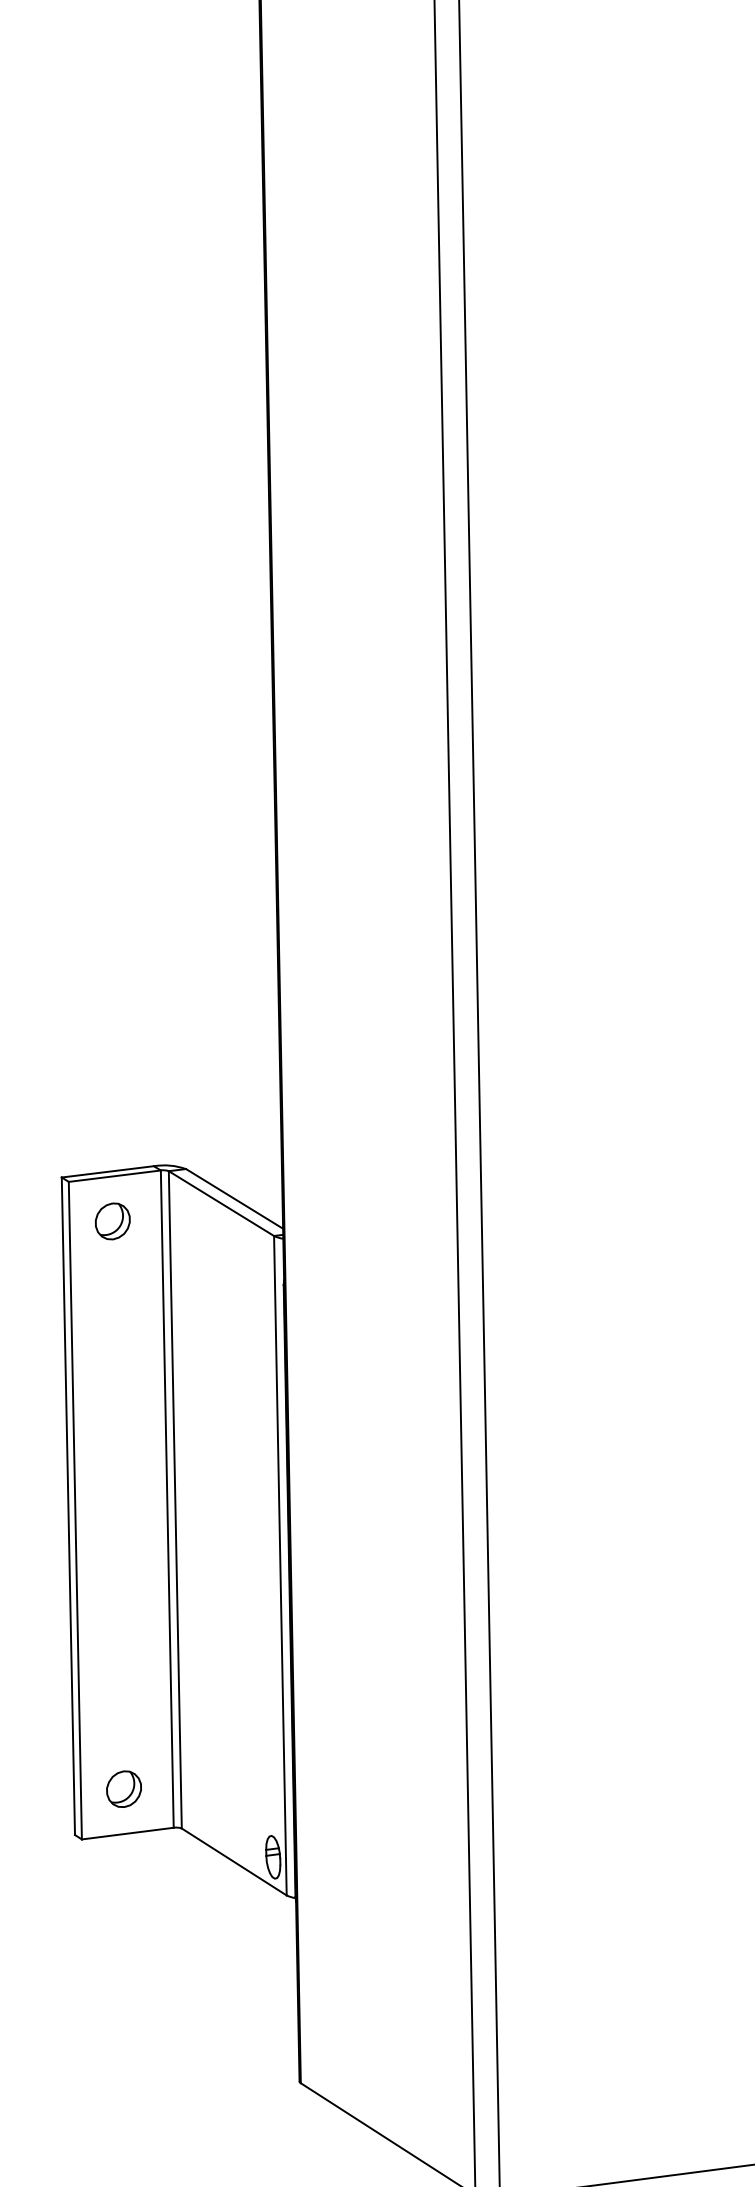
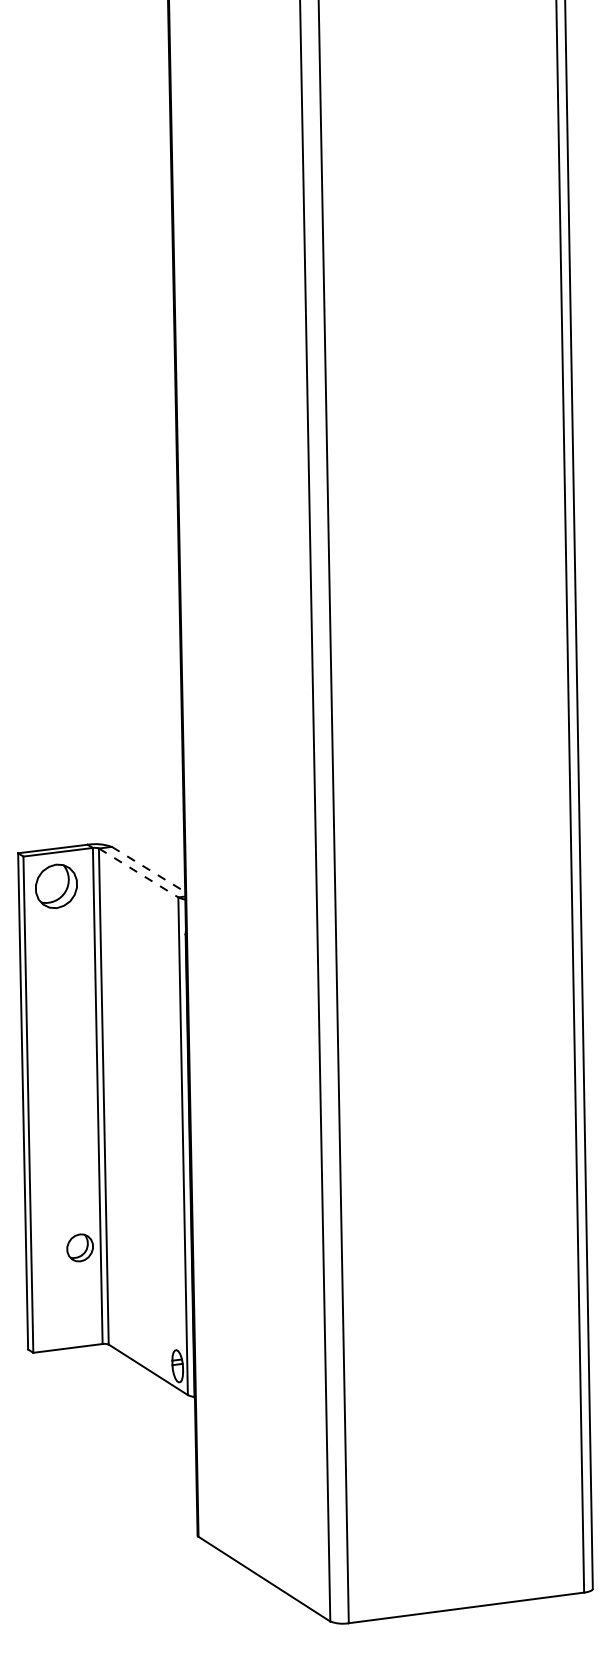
line: (234, 1199) -> (148, 869), solid -> dashed
line: (221, 1202) -> (138, 872), solid -> dashed
part: (112, 1221) -> (56, 886), size x1.6
part: (123, 1788) -> (79, 1247), moved

